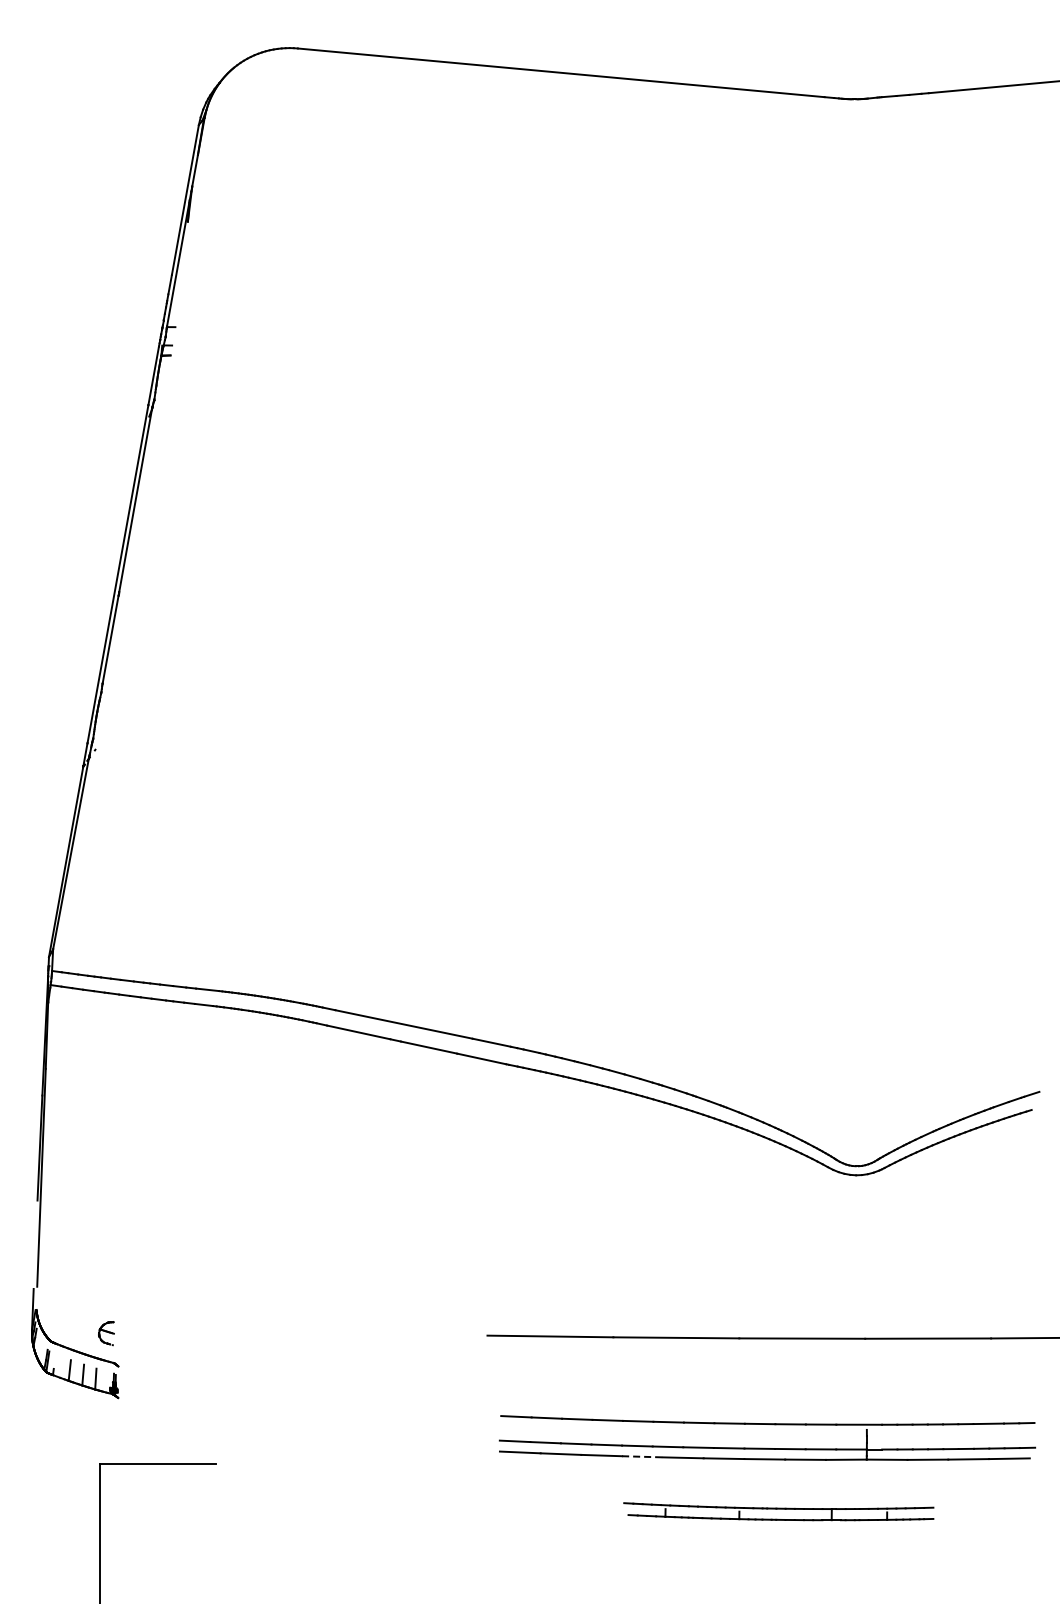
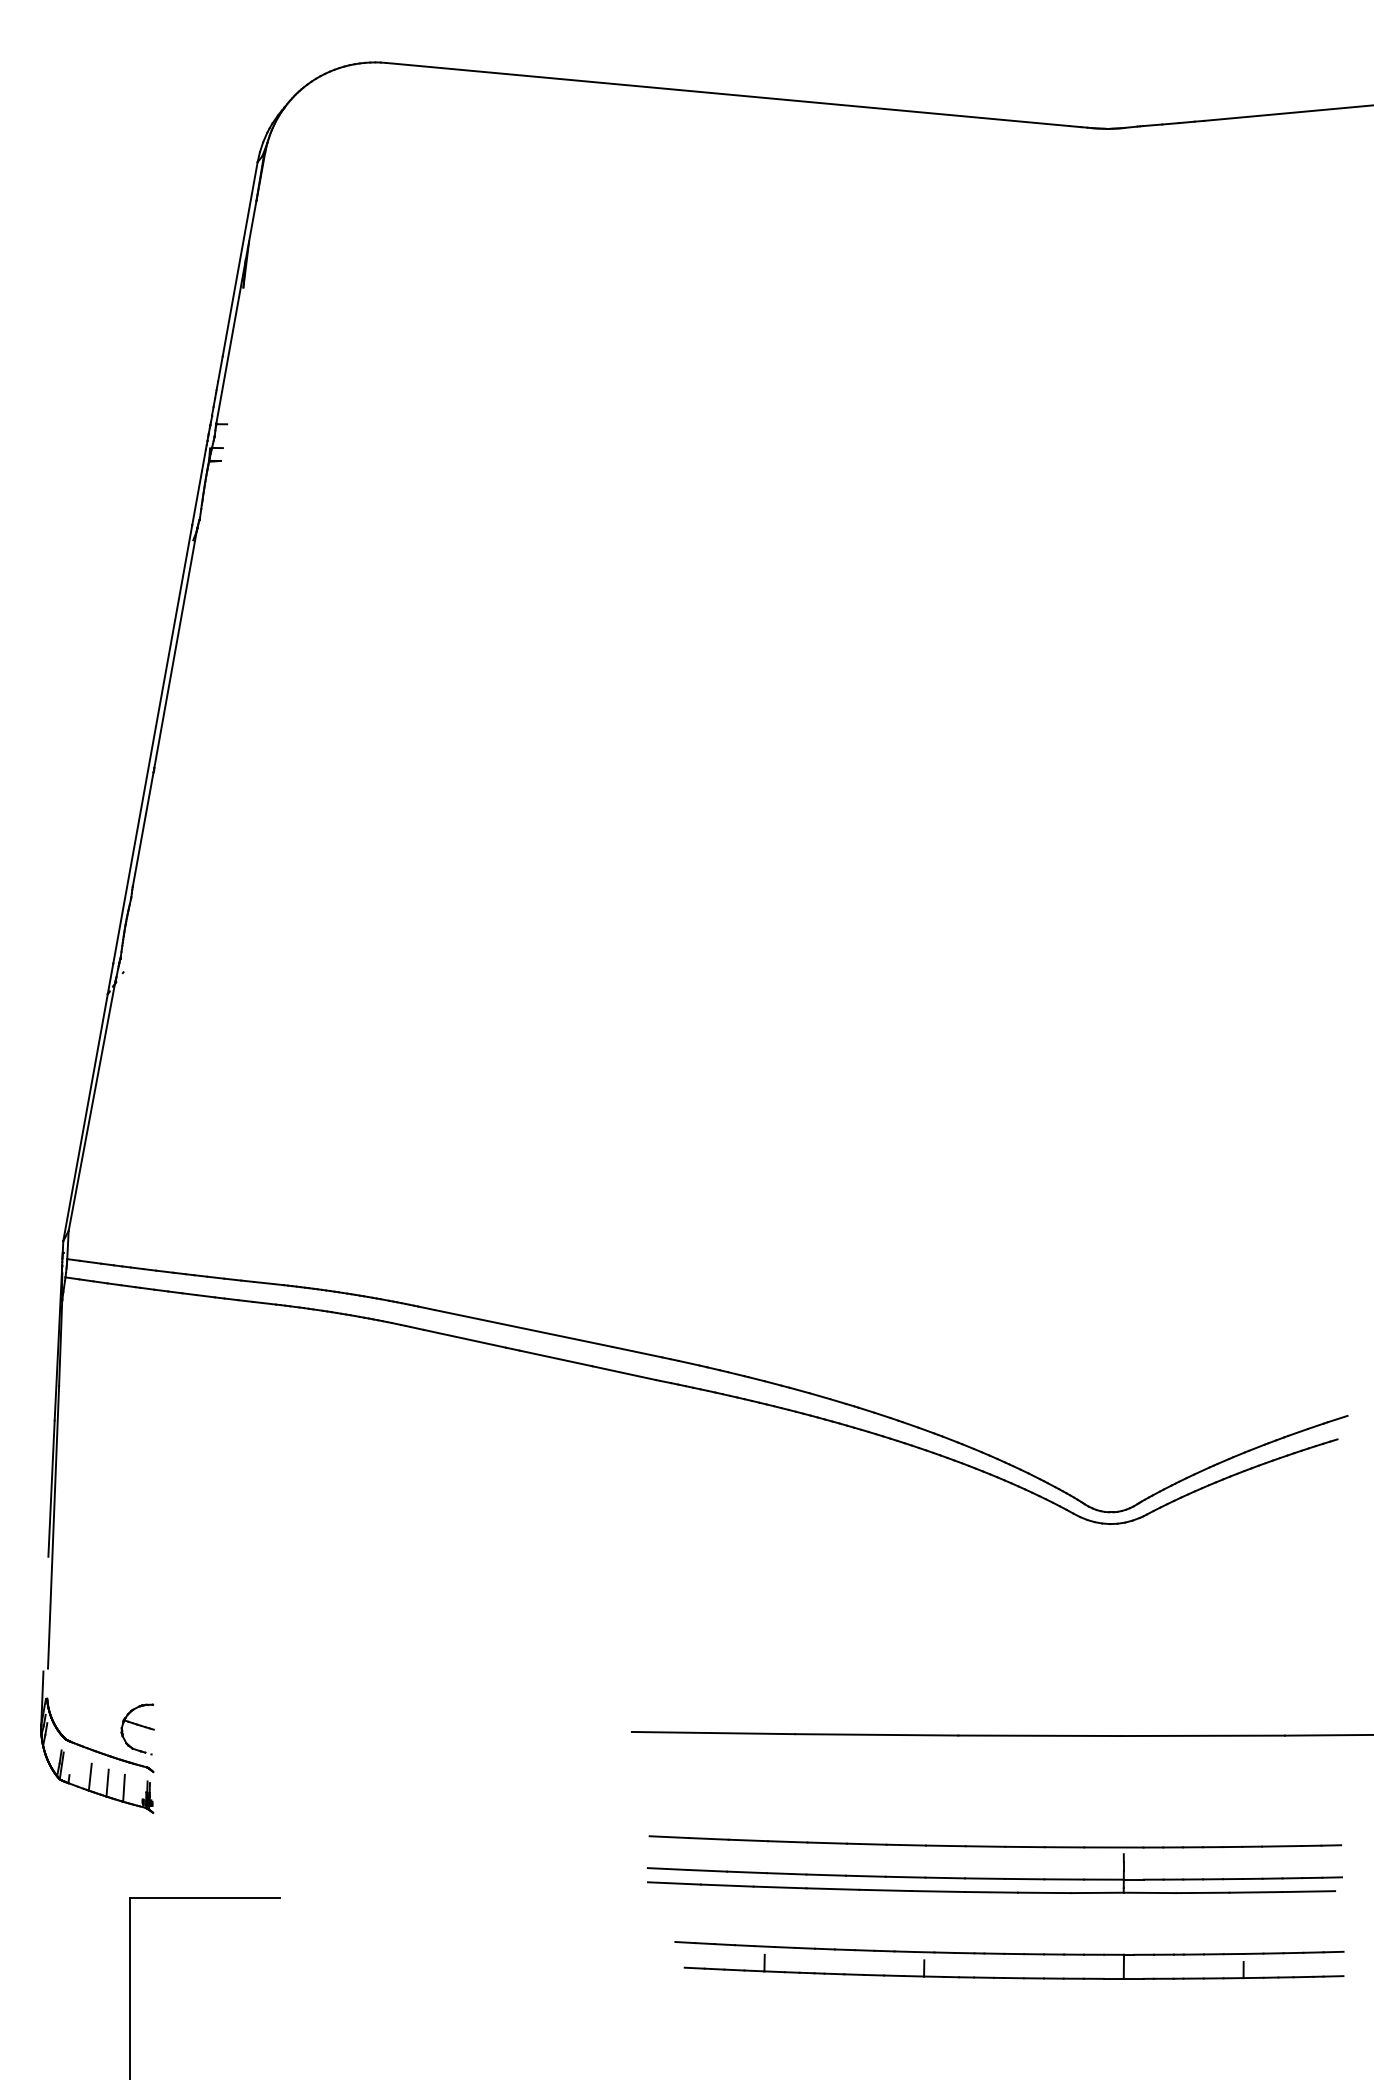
part: (106, 1333) -> (137, 1729), size x1.67
line: (643, 1456) -> (834, 1888), dashed -> solid
part: (778, 1511) -> (1009, 1960), size x1.67

